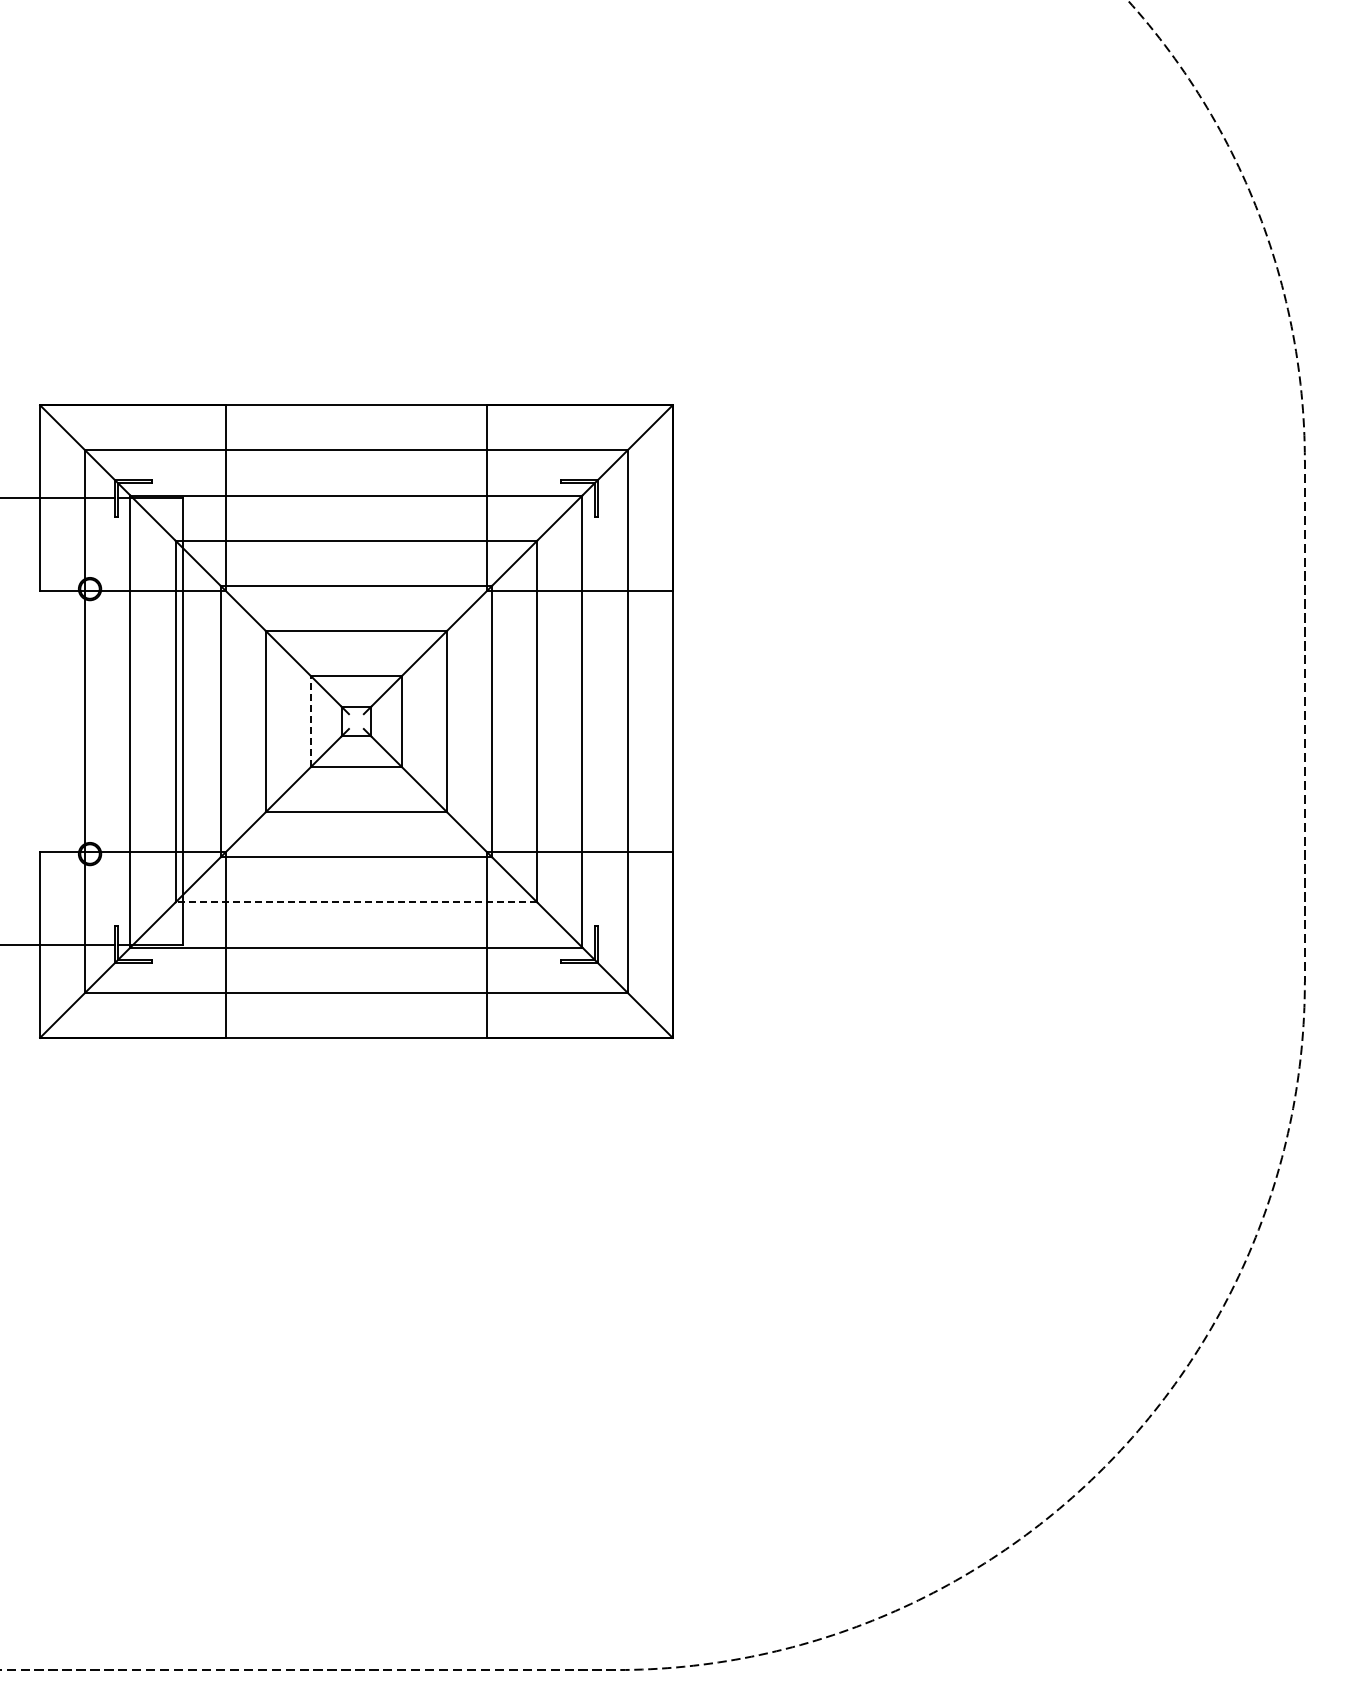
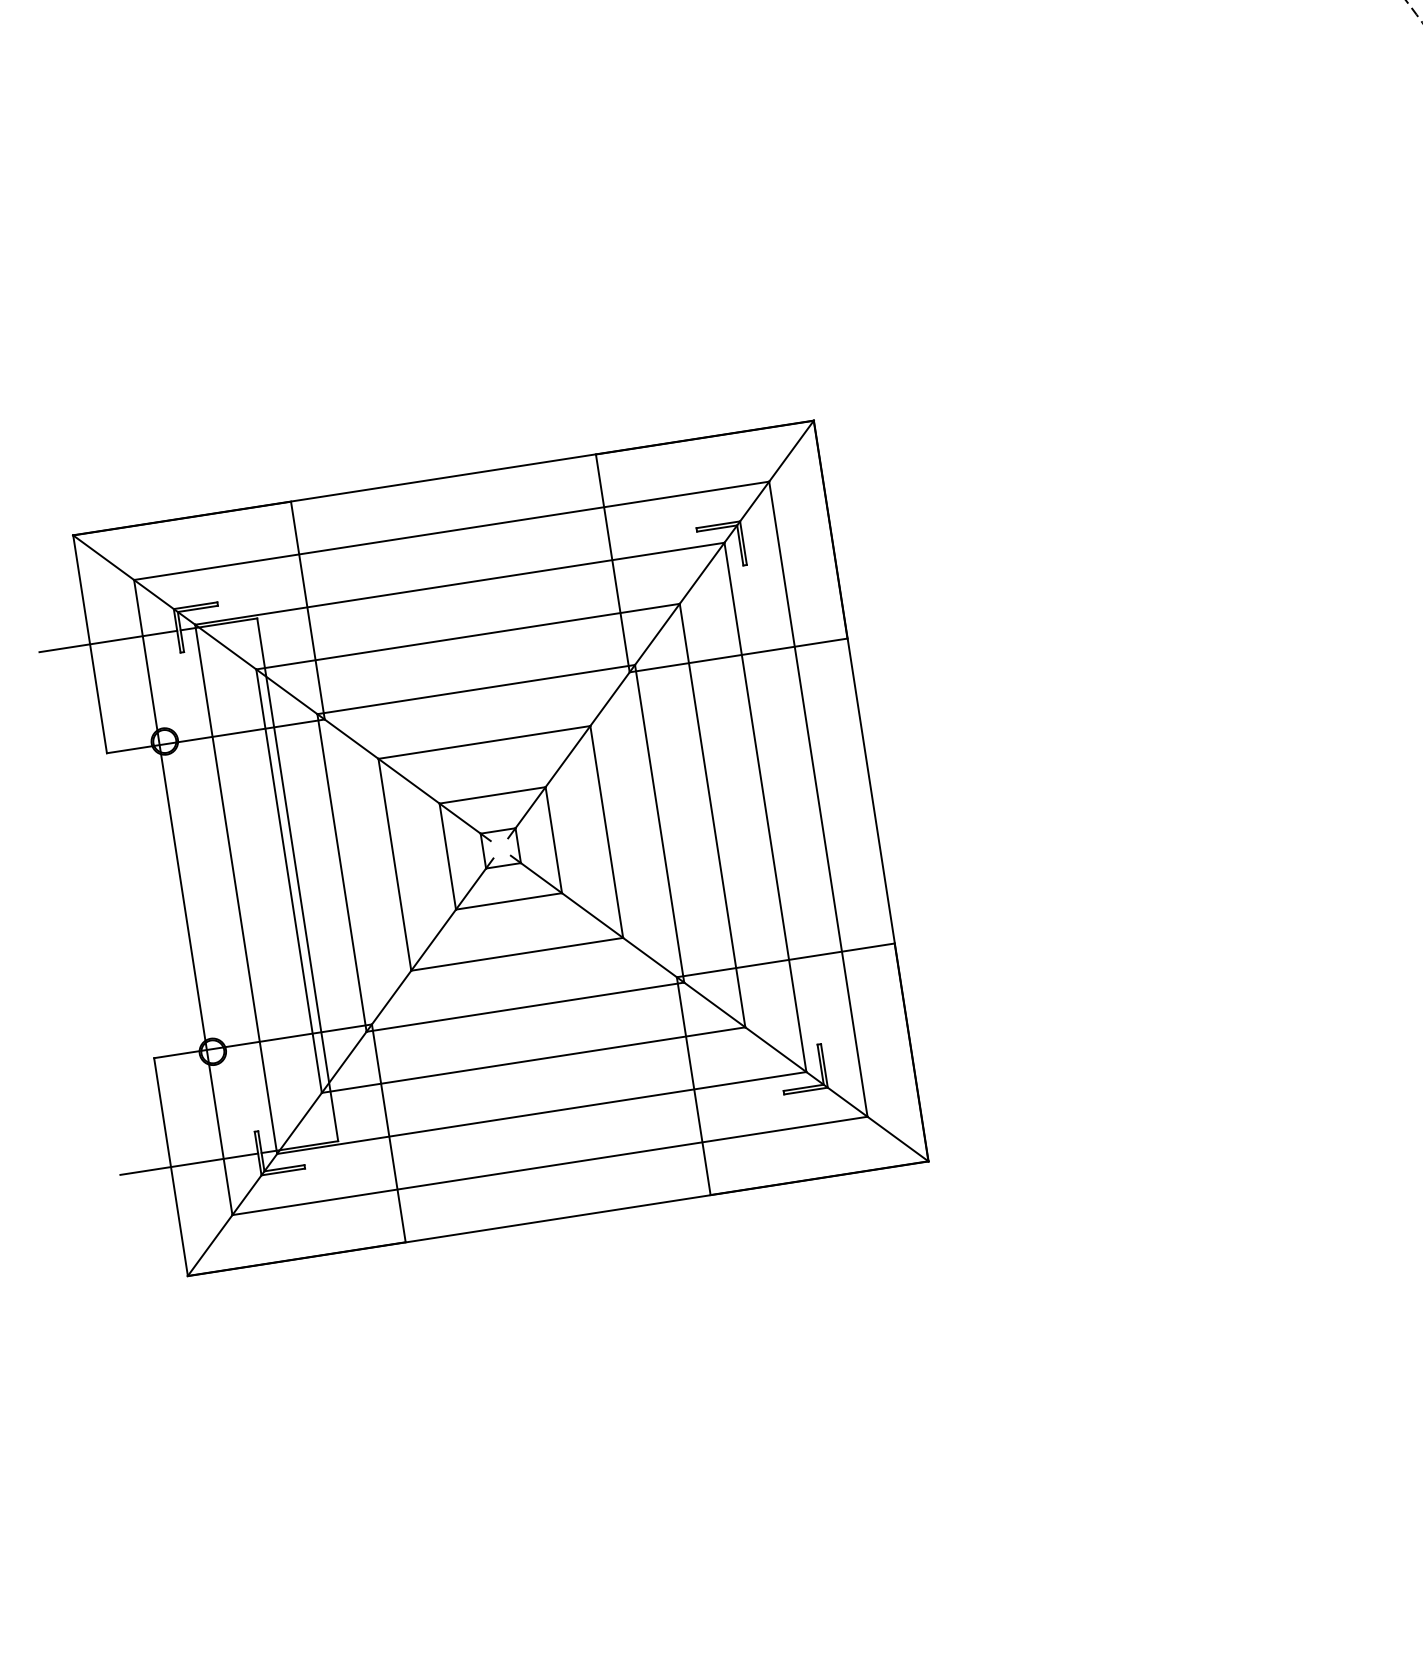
line: (311, 721) -> (448, 856), dashed -> solid
line: (356, 902) -> (533, 1060), dashed -> solid

